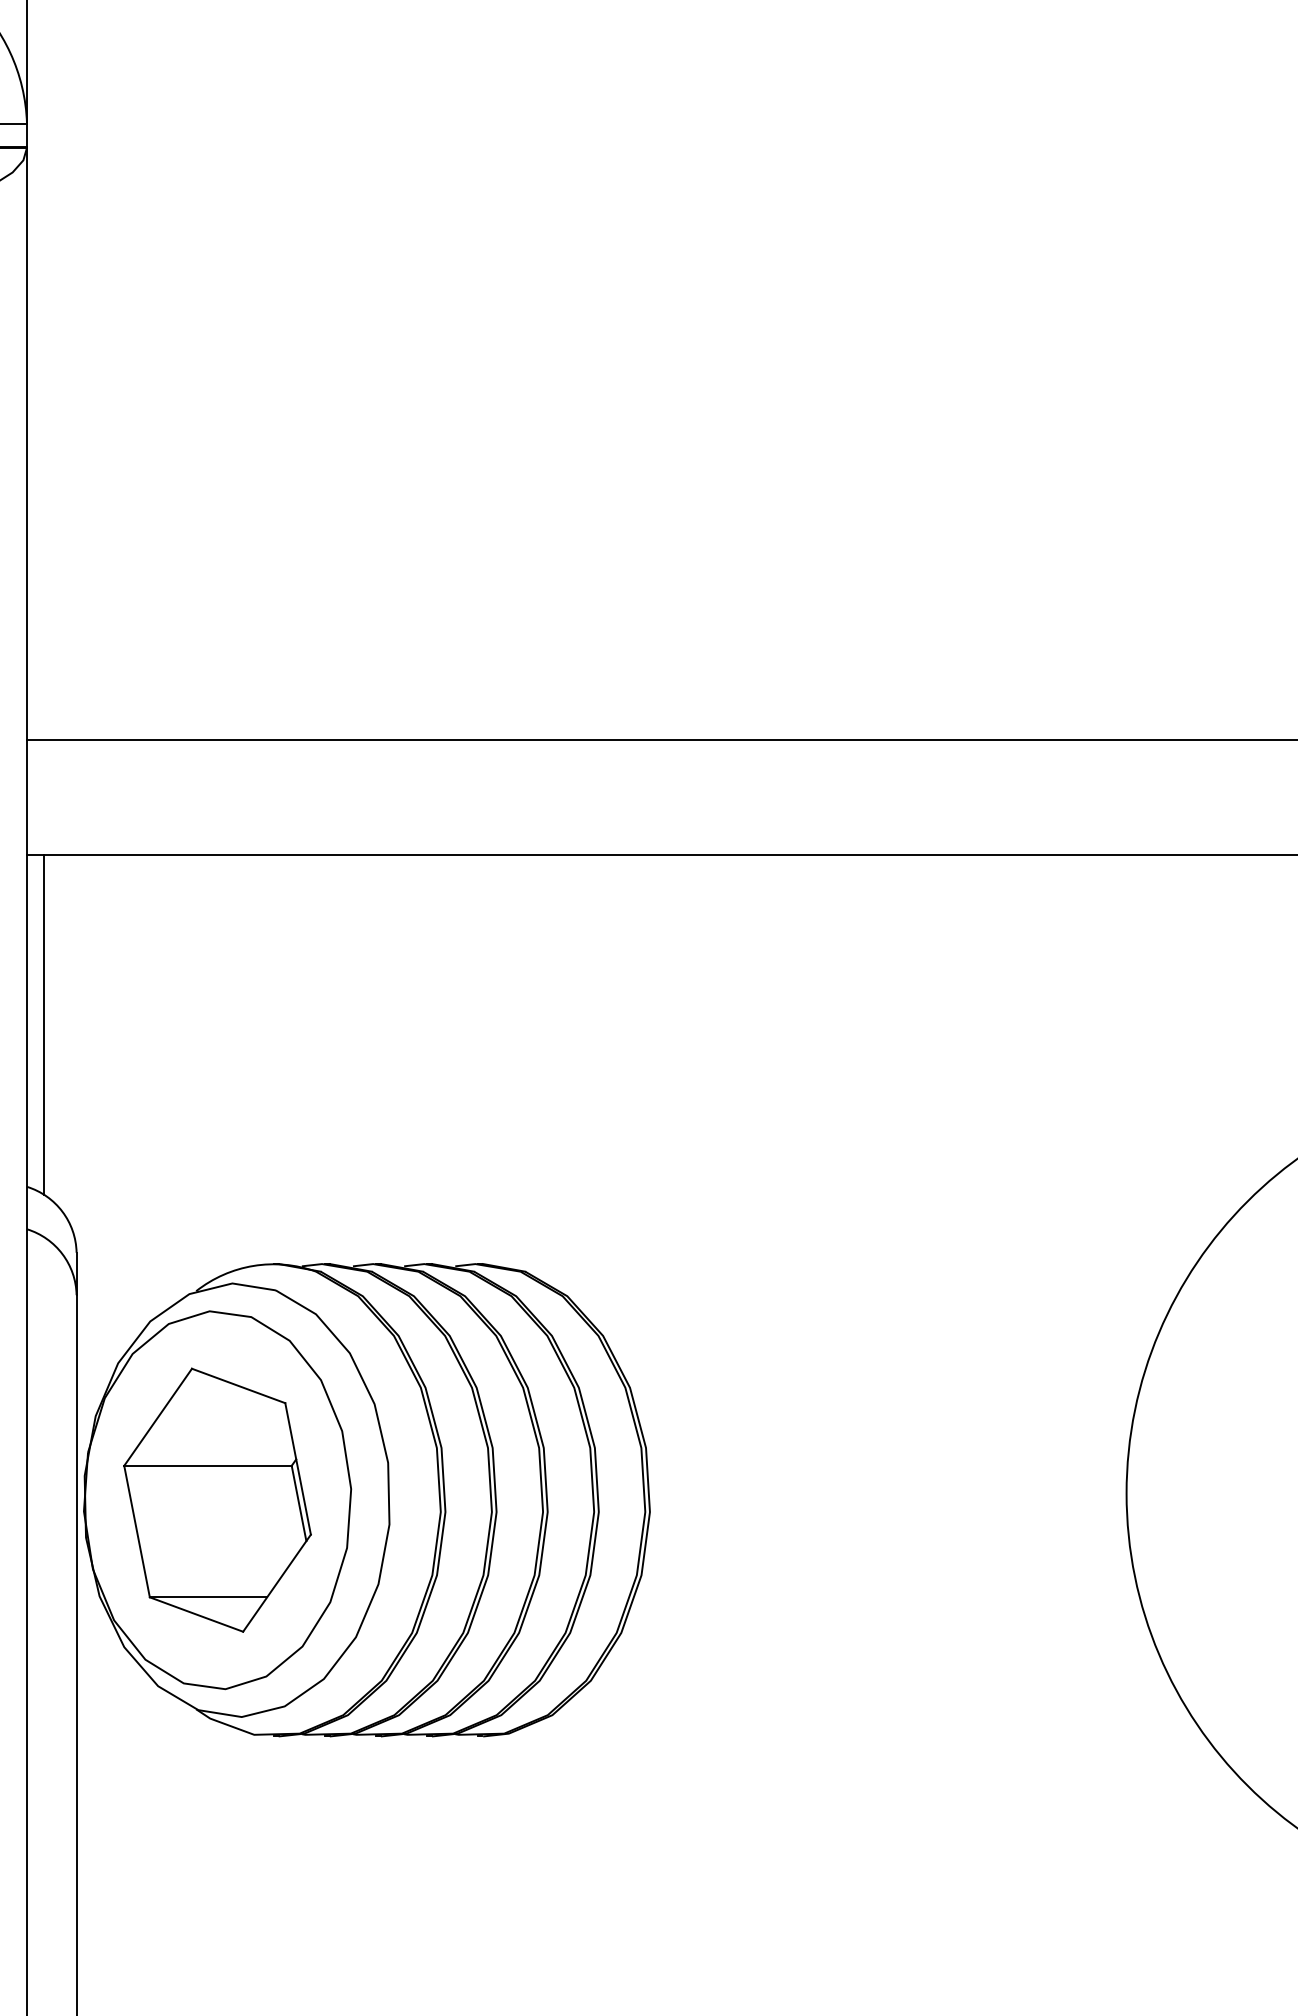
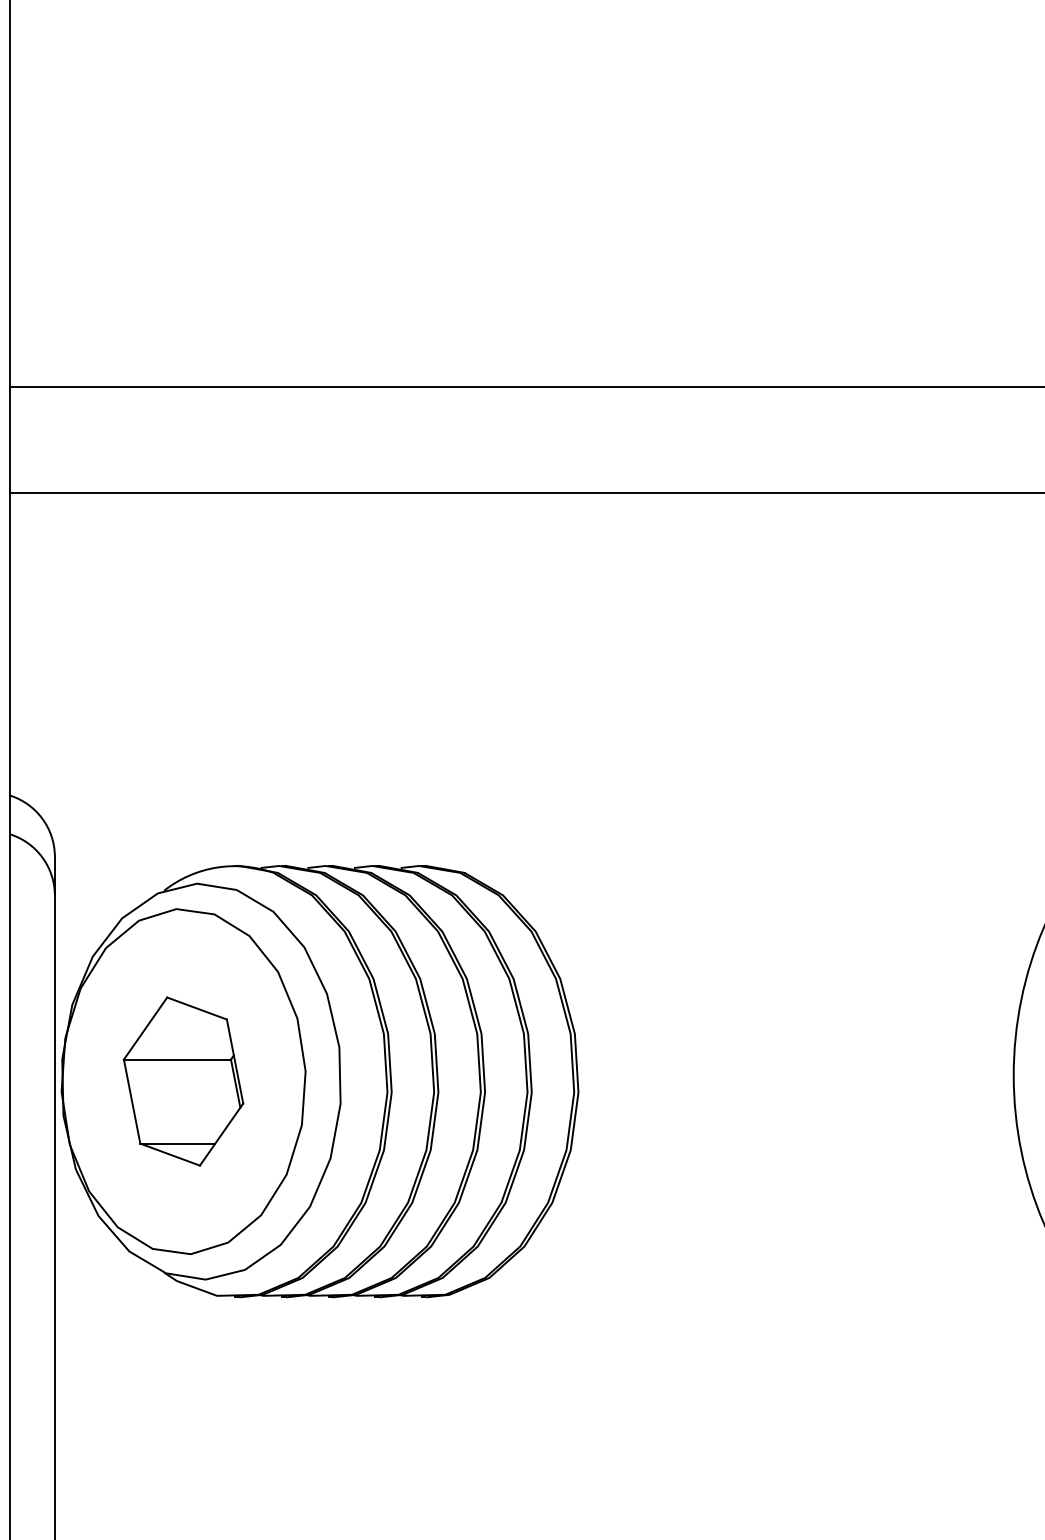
line: (43, 1024) -> (24, 647), removed
part: (217, 1499) -> (183, 1080), size x0.7

